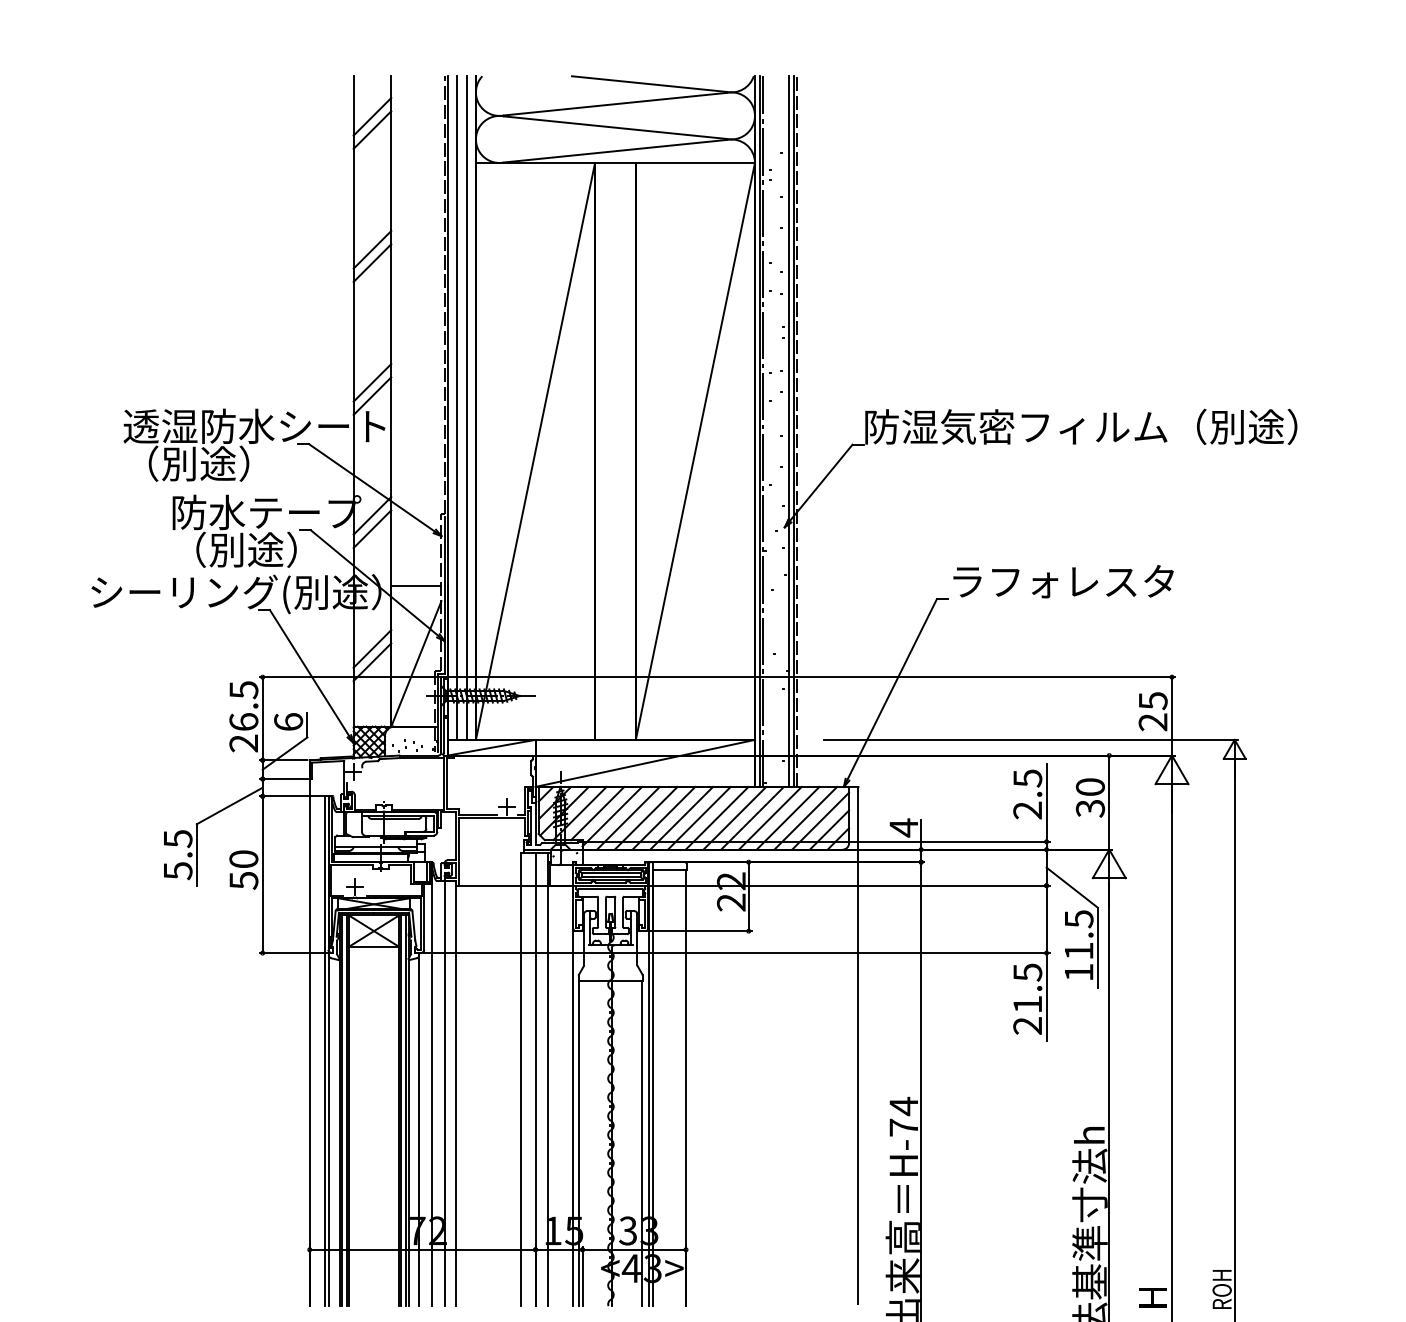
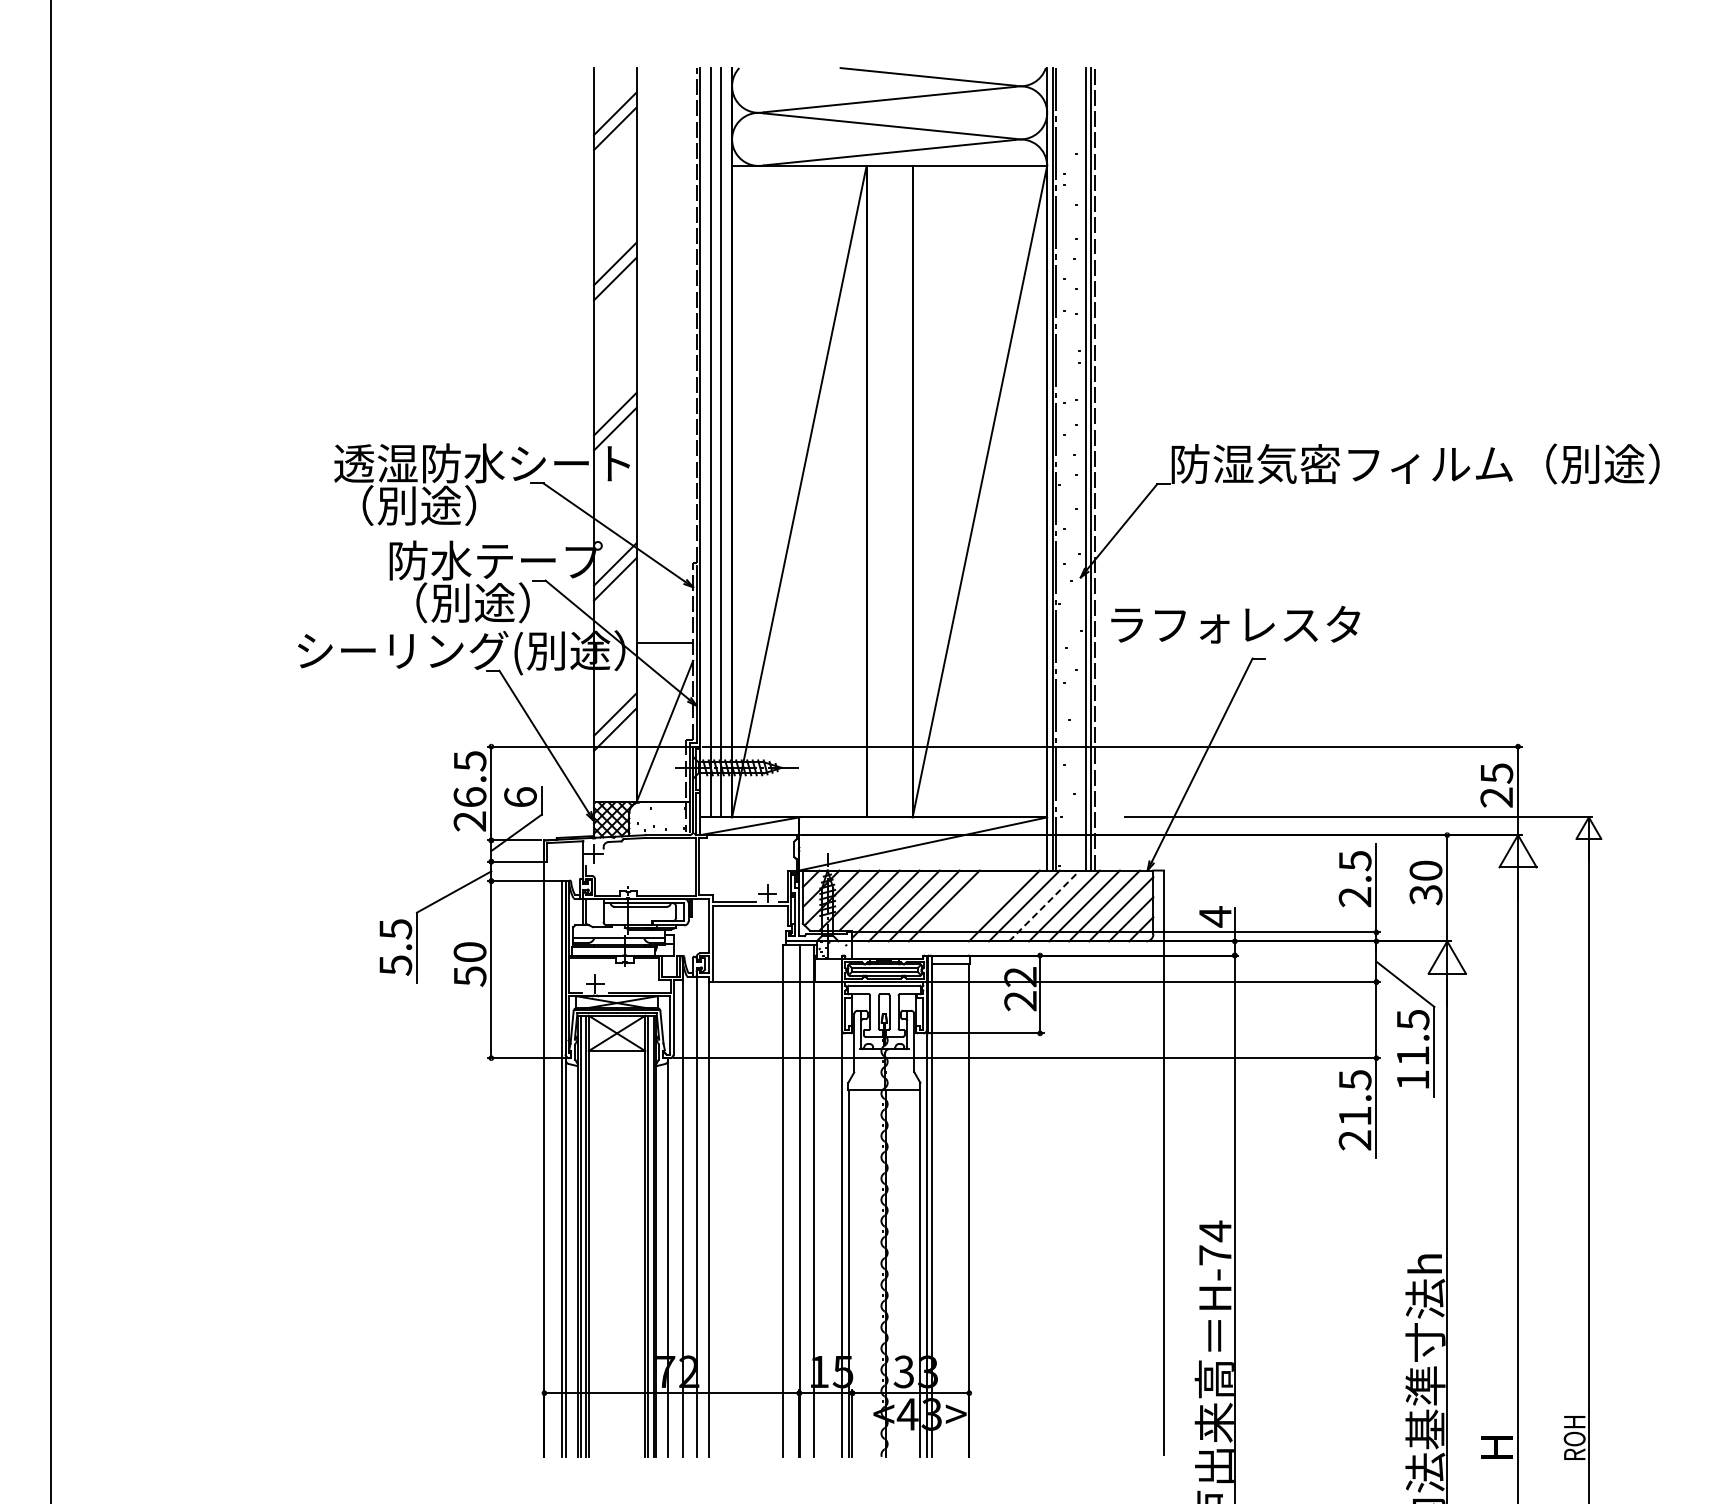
text: (1063, 581) -> (1235, 624), moved
line: (680, 817) -> (963, 905), removed
line: (698, 817) -> (983, 905), removed
line: (752, 817) -> (1044, 905), solid -> dashed

